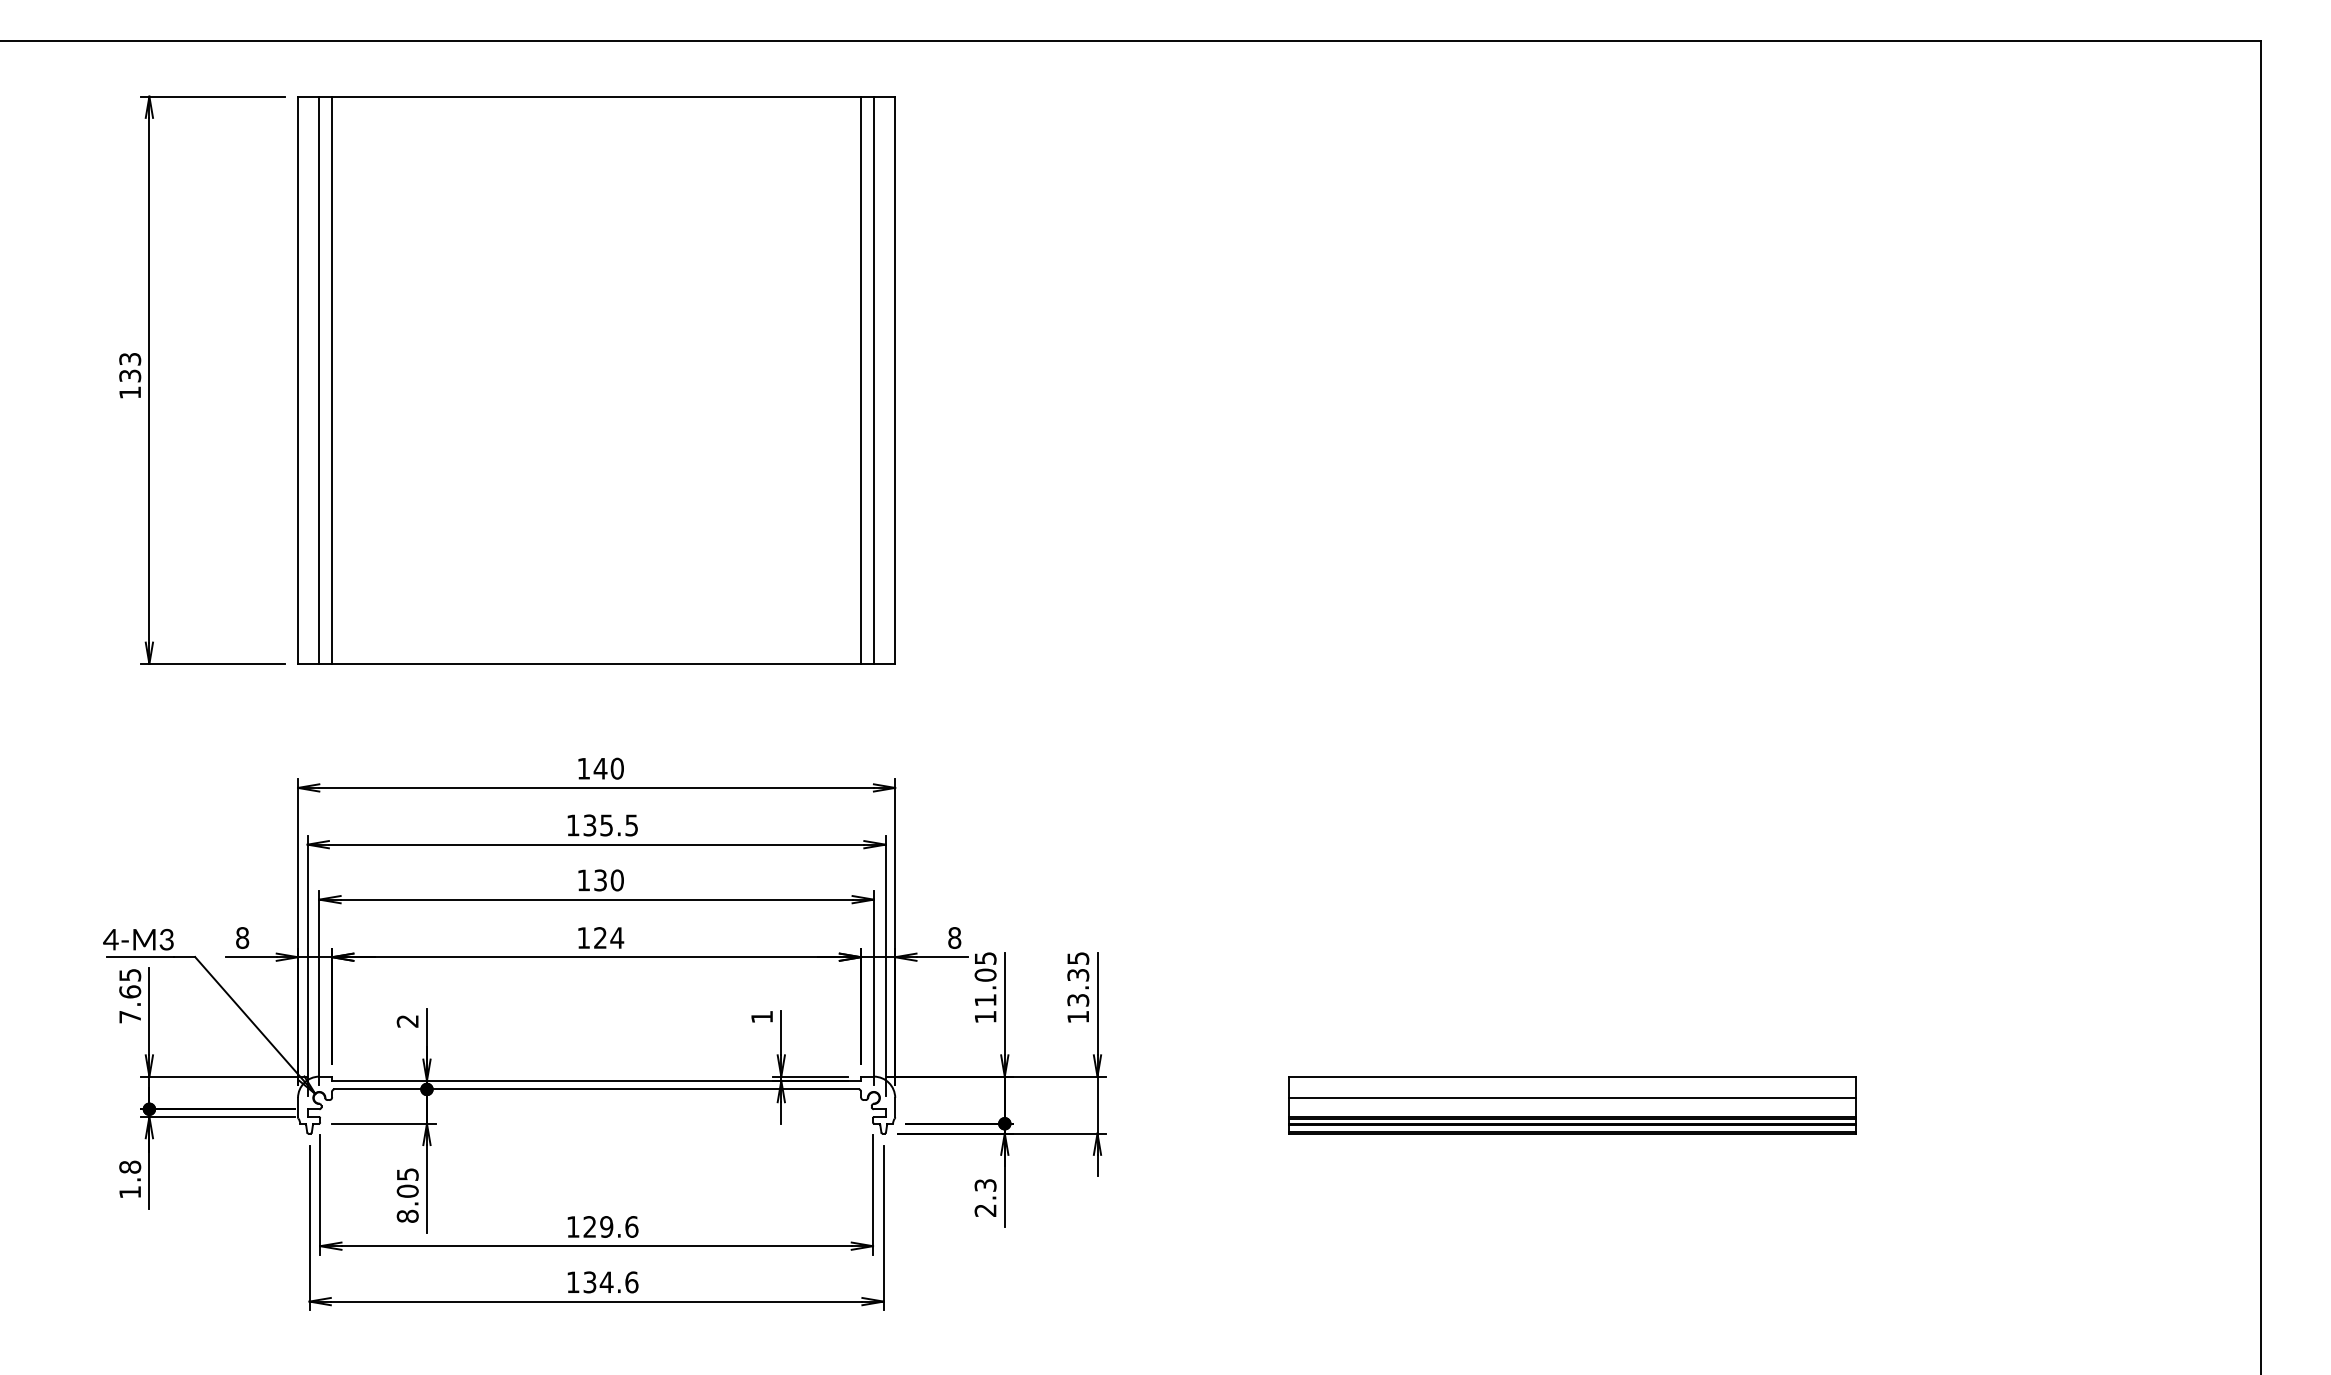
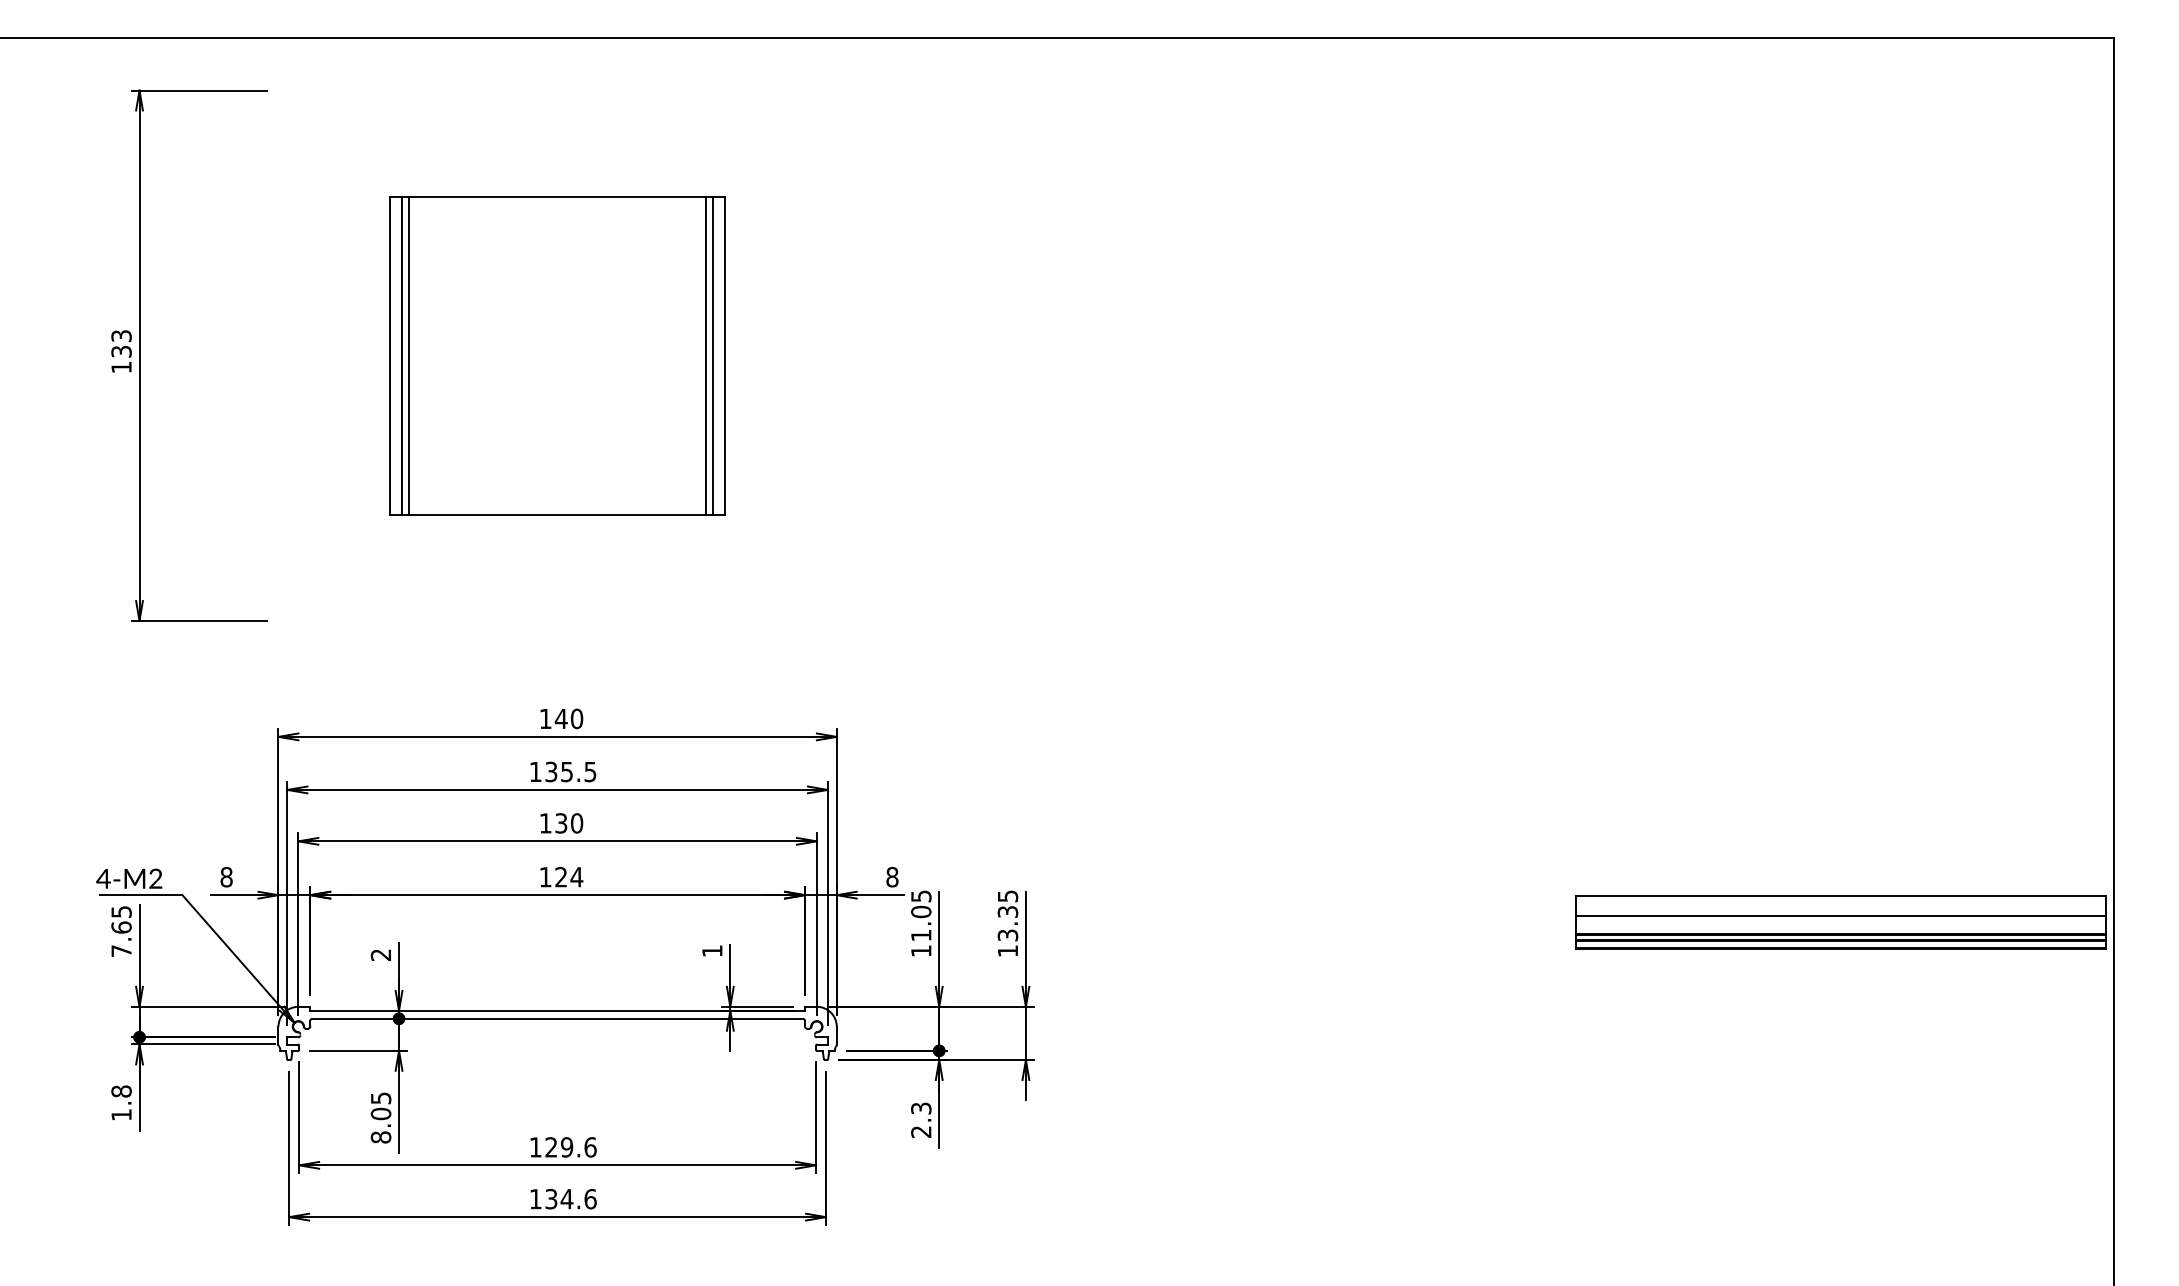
part: (596, 379) -> (557, 355), size x0.6
text: (166, 941) -> (155, 880), 4-M3 -> 4-M2
part: (1571, 1105) -> (1840, 922), moved

